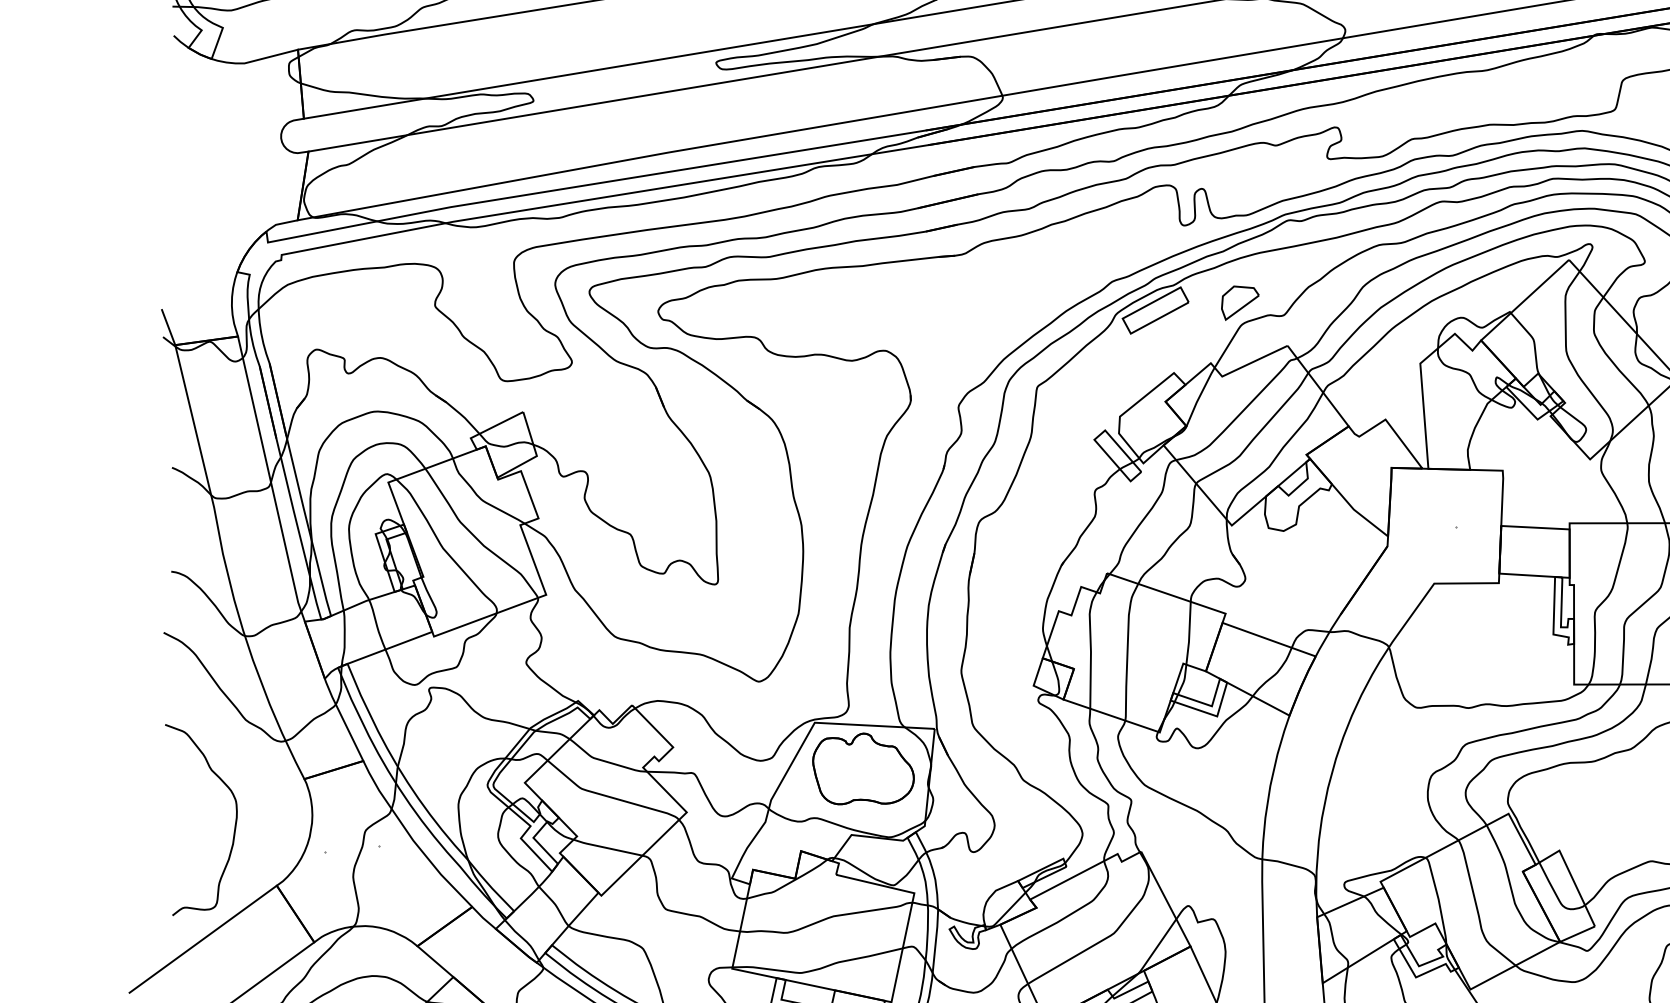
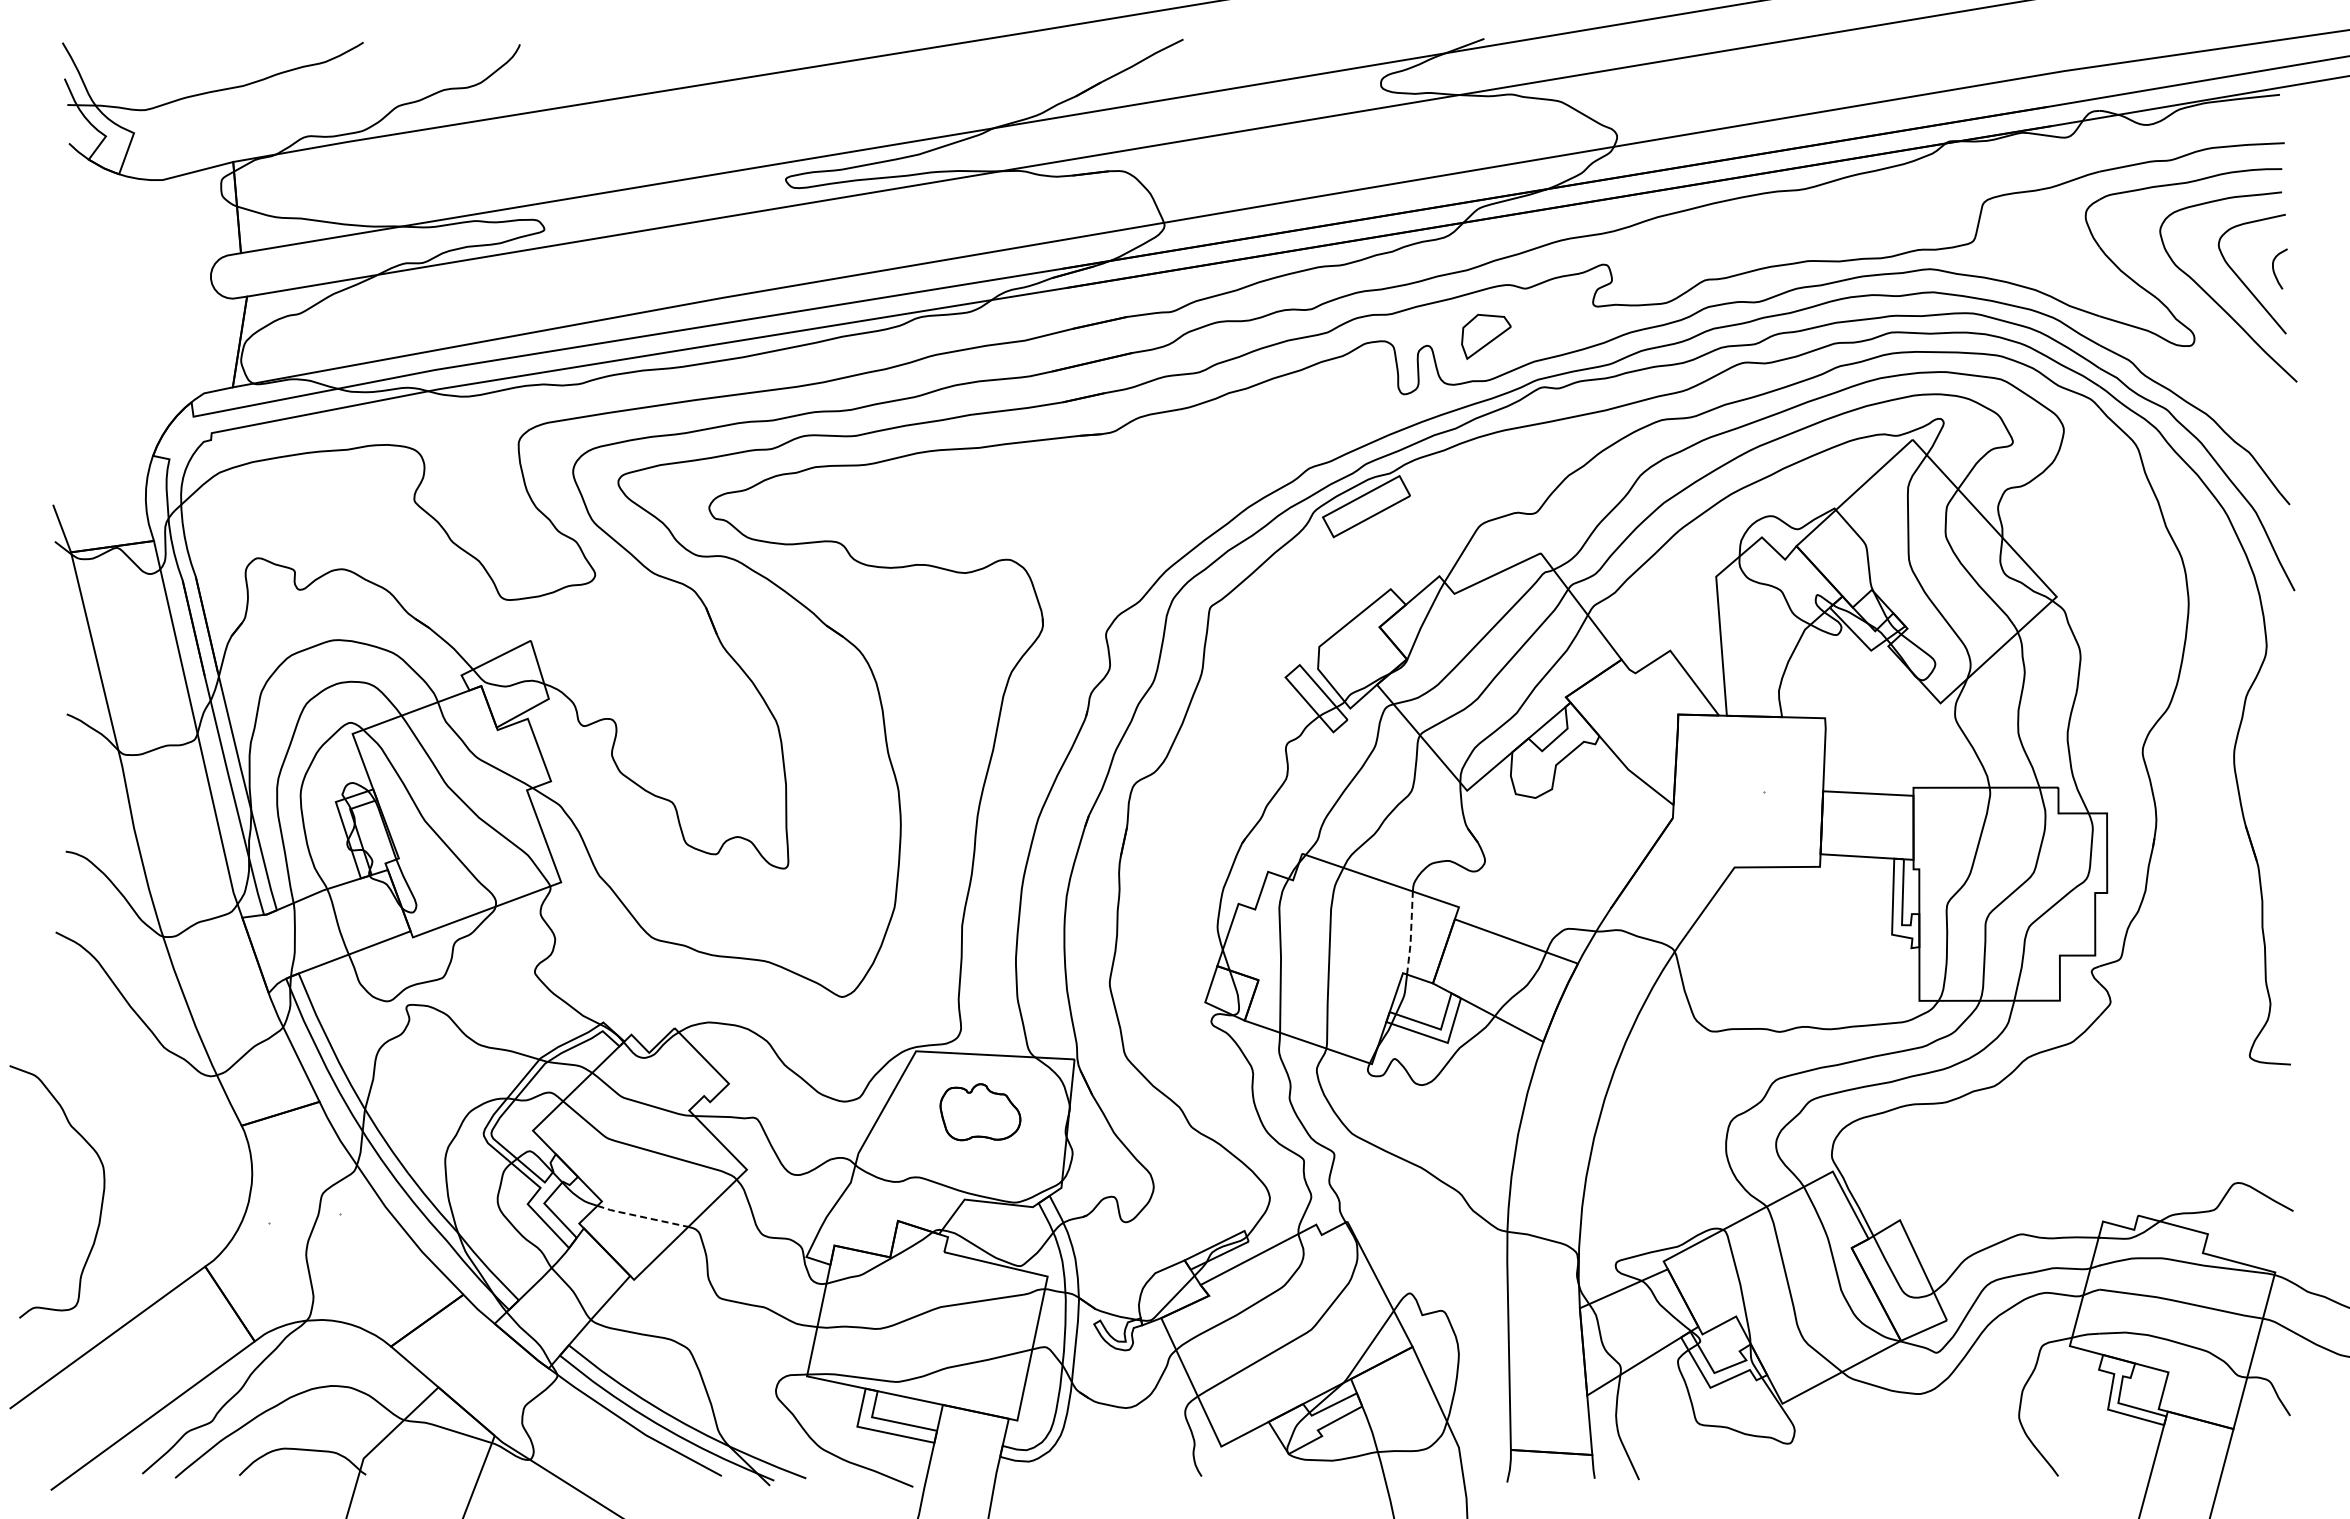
part: (1240, 302) -> (1486, 336), moved
line: (1189, 633) -> (1411, 933), solid -> dashed
part: (863, 768) -> (980, 1111), size x0.6
curve: (234, 825) -> (101, 1199), moved
line: (606, 847) -> (641, 1216), solid -> dashed

